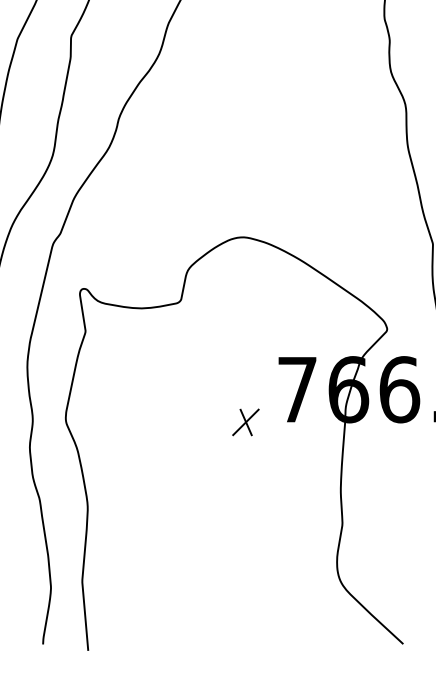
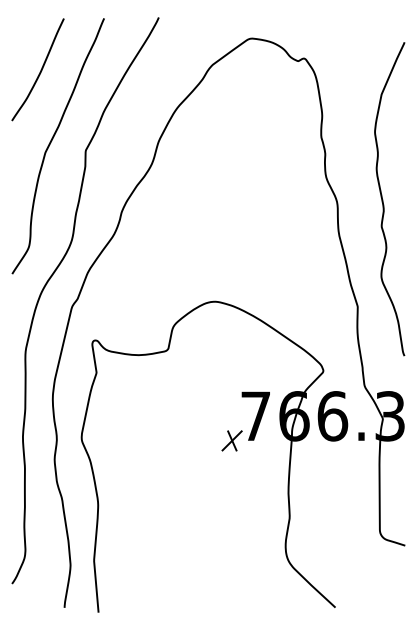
part: (245, 421) -> (231, 440), moved

